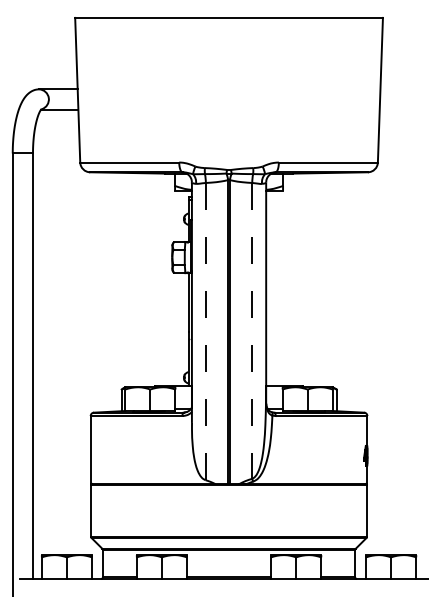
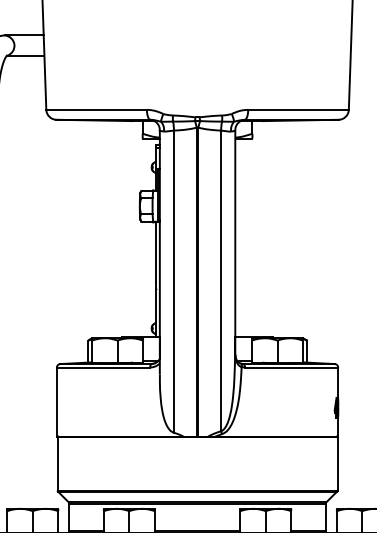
line: (252, 330) -> (221, 280), dashed -> solid
line: (205, 331) -> (173, 281), dashed -> solid

